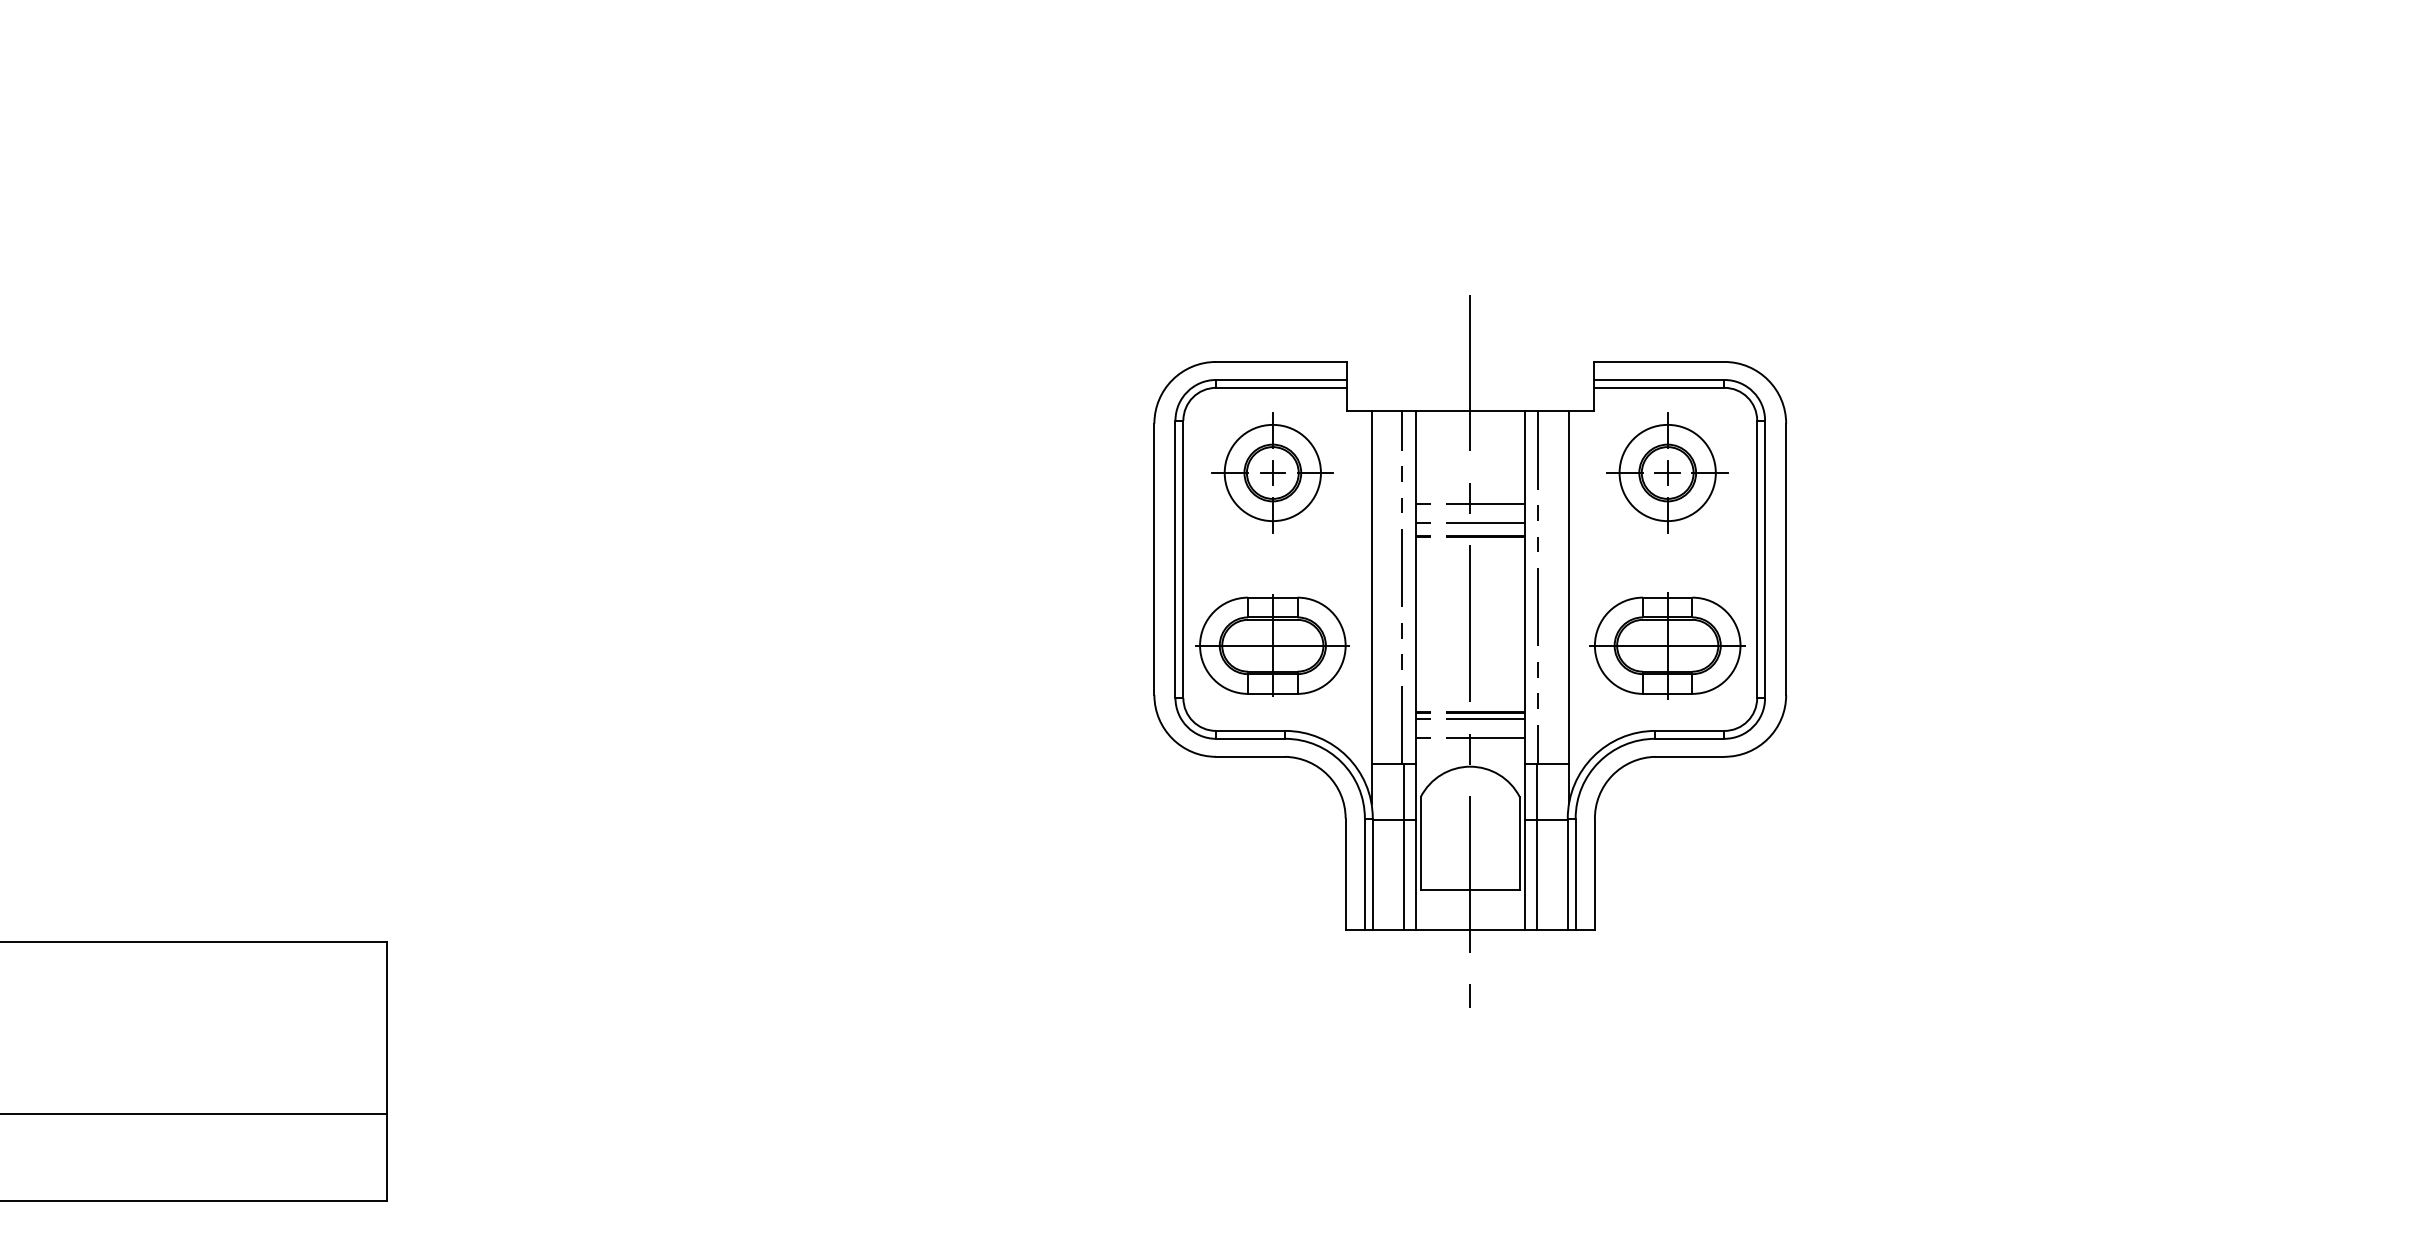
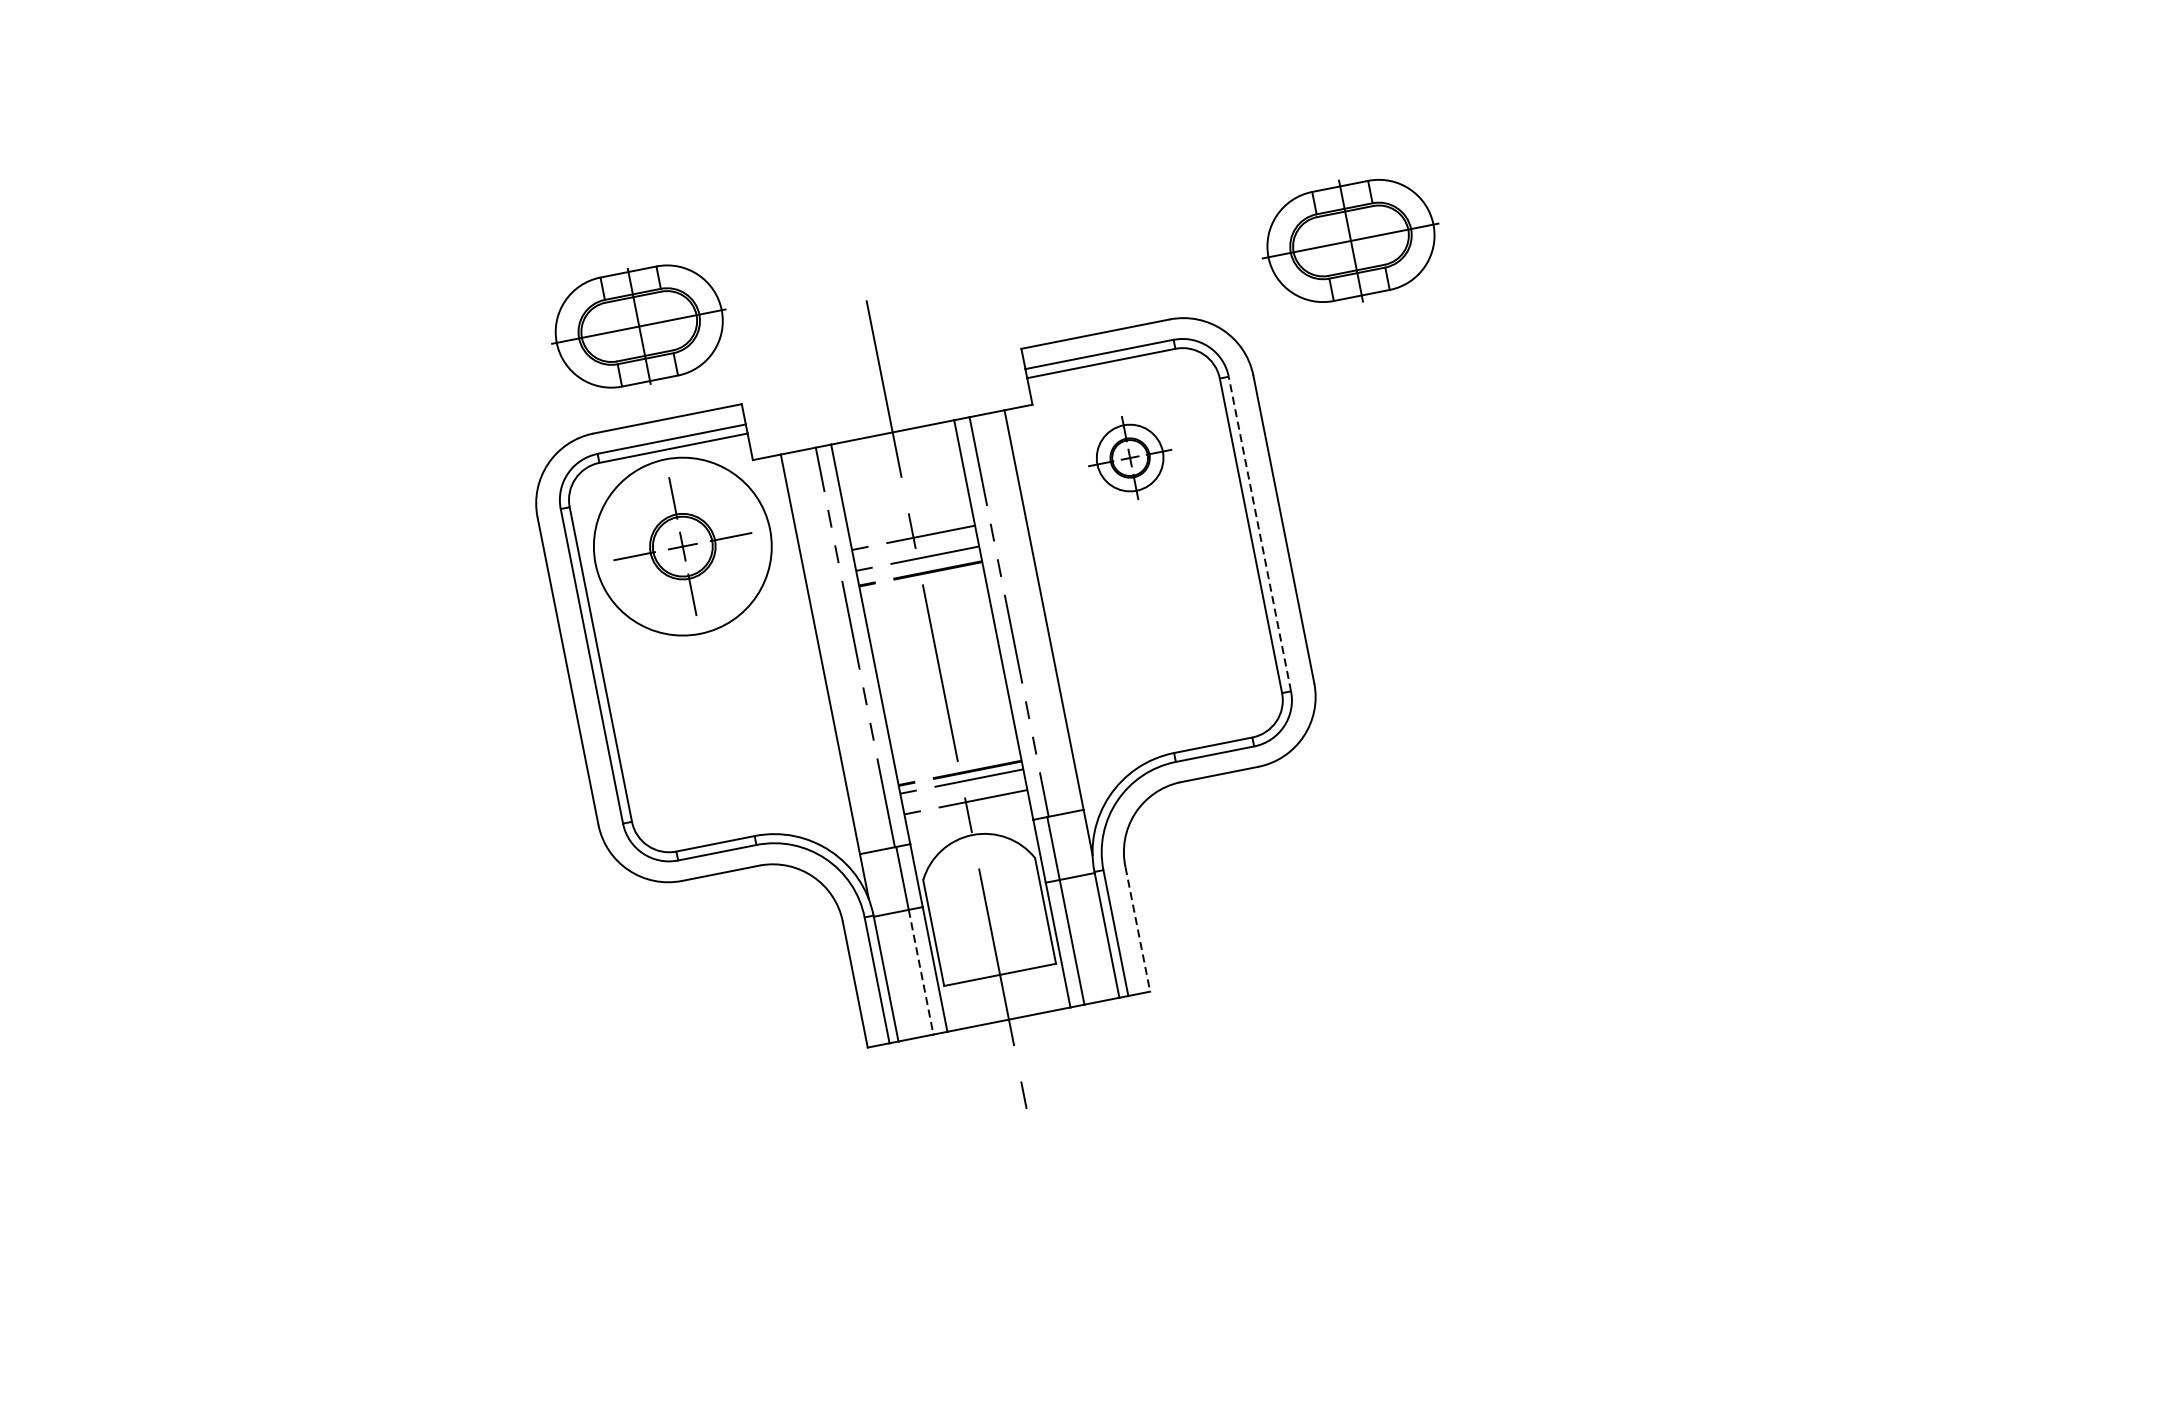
circle: (1272, 472) -> (682, 546), size x1.6
part: (1667, 472) -> (1129, 457), size x0.6
line: (1765, 559) -> (1260, 534), solid -> dashed
part: (1272, 645) -> (638, 326), moved
part: (1667, 645) -> (1350, 240), moved
line: (1594, 874) -> (1137, 929), solid -> dashed
line: (1403, 875) -> (921, 973), solid -> dashed

